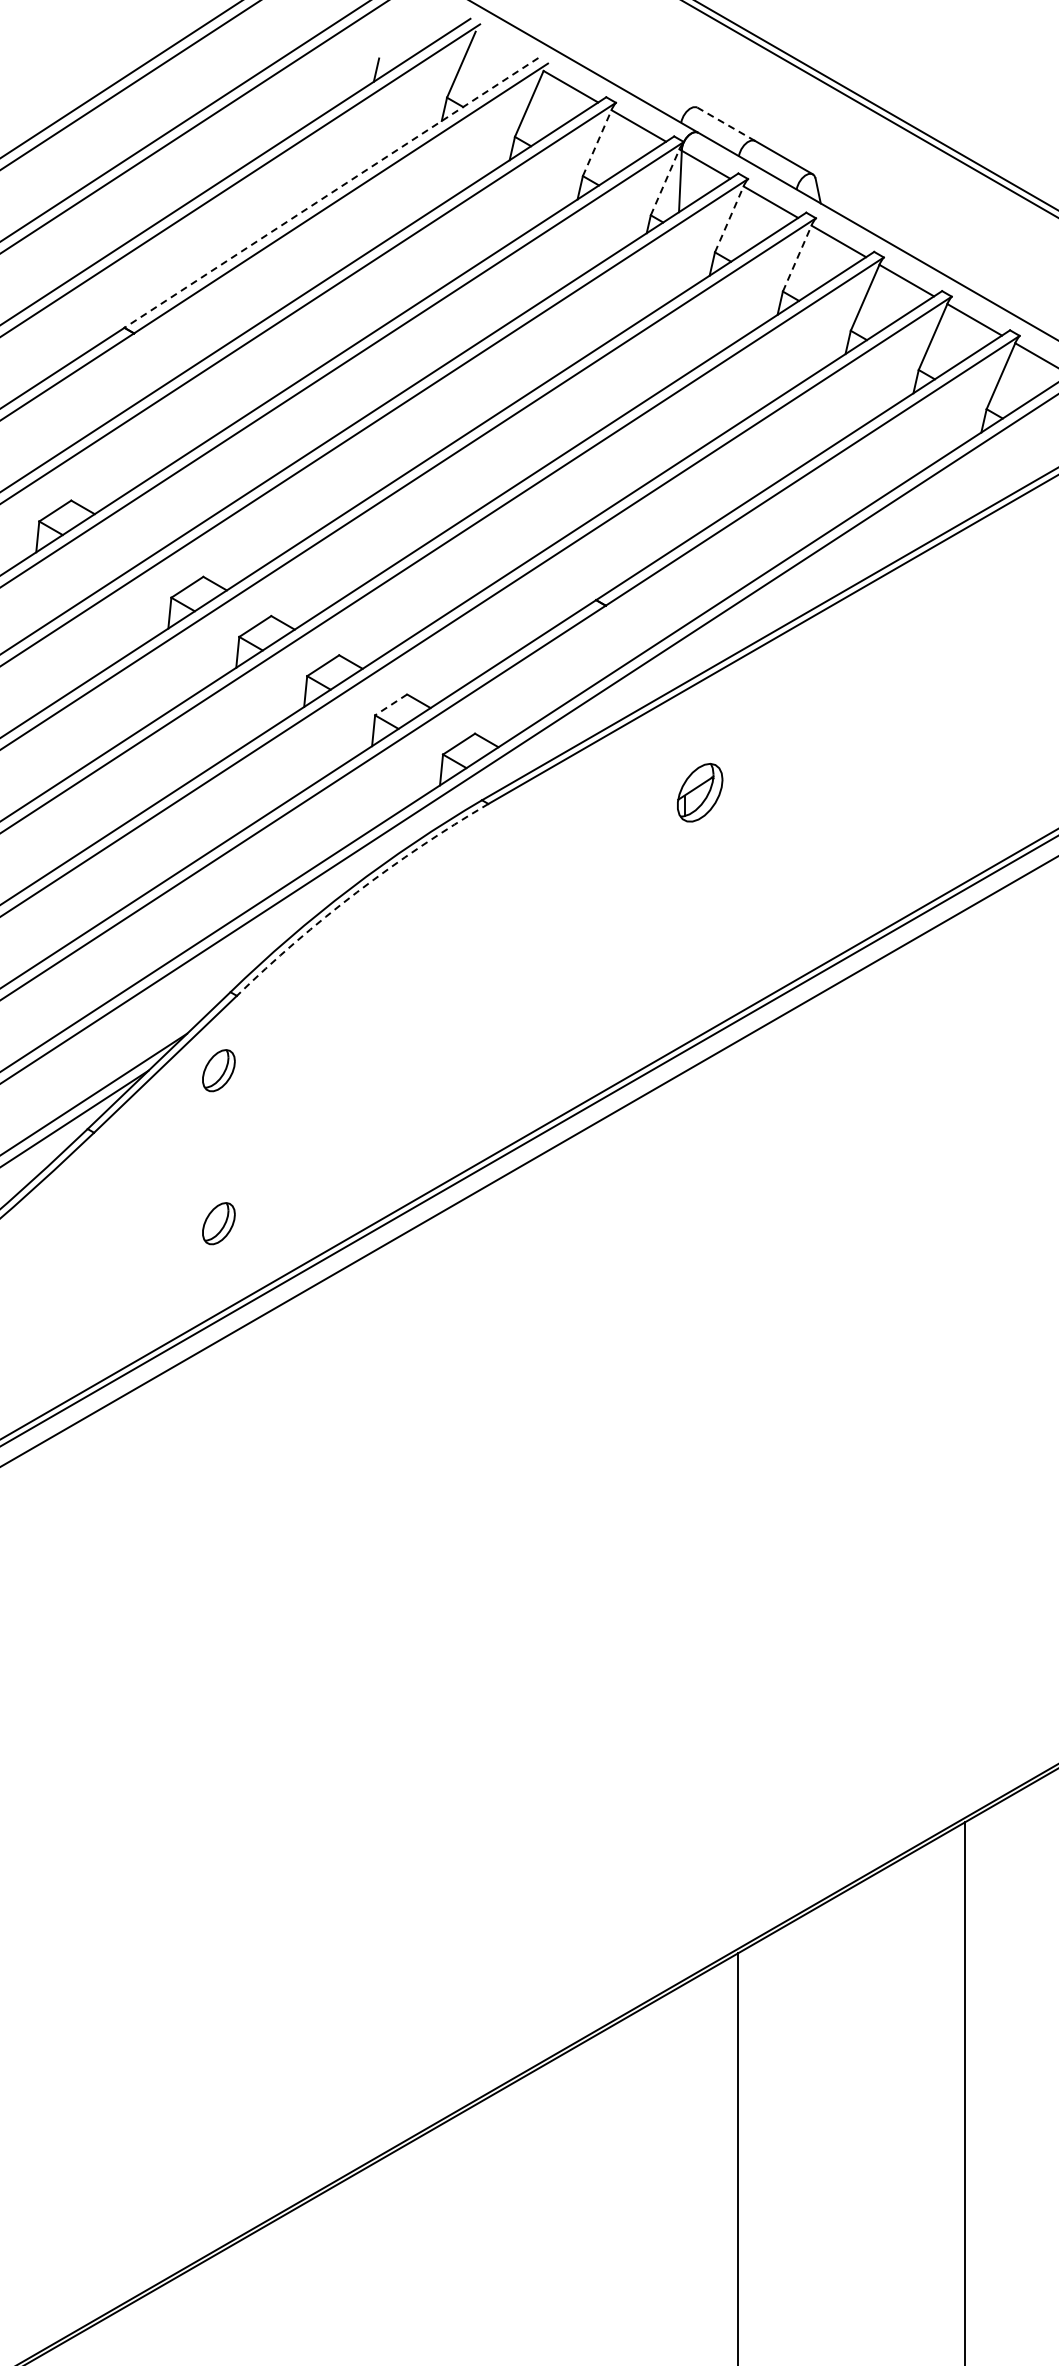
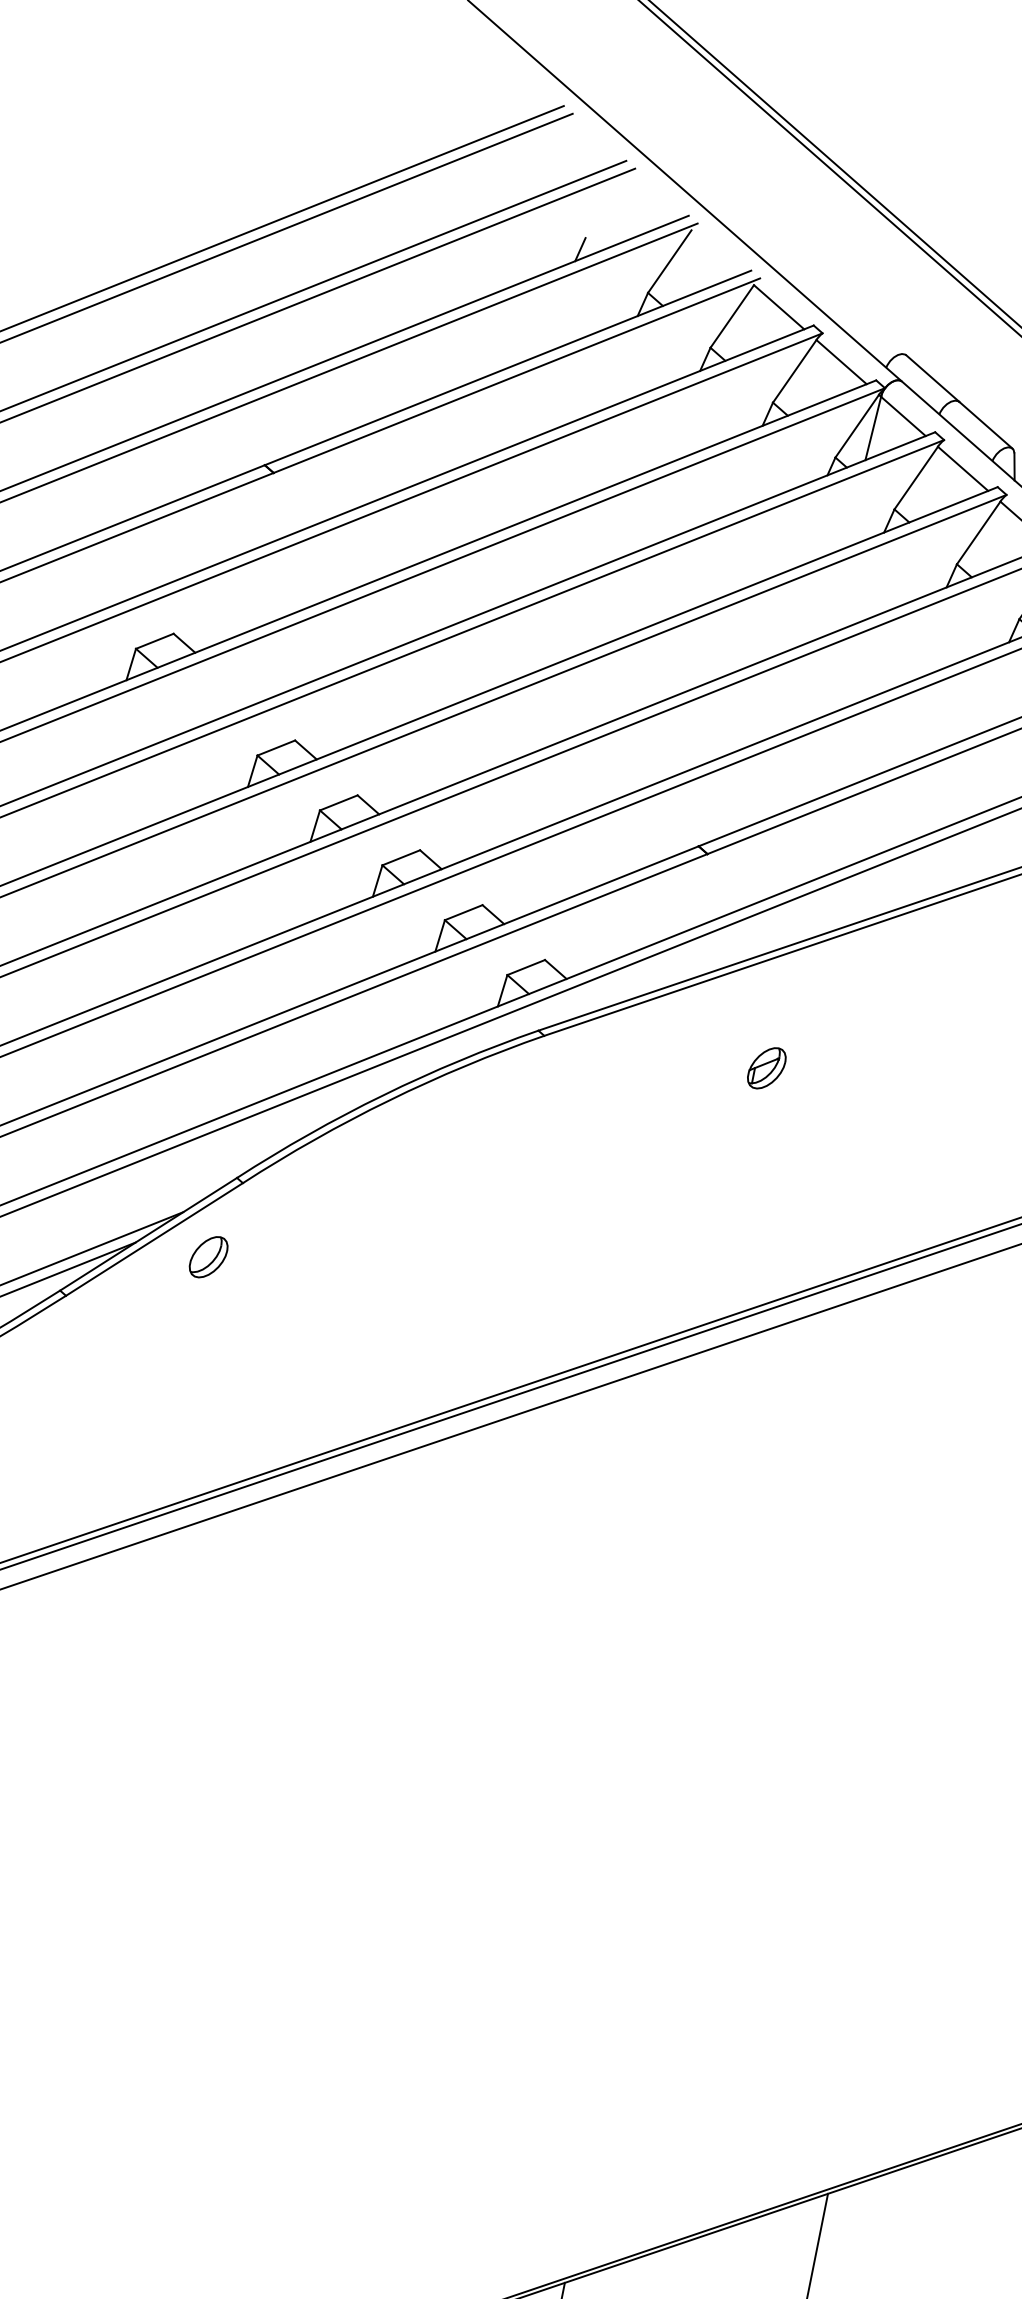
line: (725, 124) -> (931, 378), dashed -> solid
line: (597, 143) -> (794, 371), dashed -> solid
line: (665, 182) -> (857, 426), dashed -> solid
line: (331, 193) -> (507, 368), dashed -> solid
line: (729, 219) -> (916, 478), dashed -> solid
line: (797, 258) -> (979, 532), dashed -> solid
line: (390, 705) -> (462, 913), dashed -> solid
part: (700, 792) -> (767, 1067), size x0.71
arc: (356, 892) -> (388, 1100), dashed -> solid
part: (218, 1223) -> (176, 1415), removed

